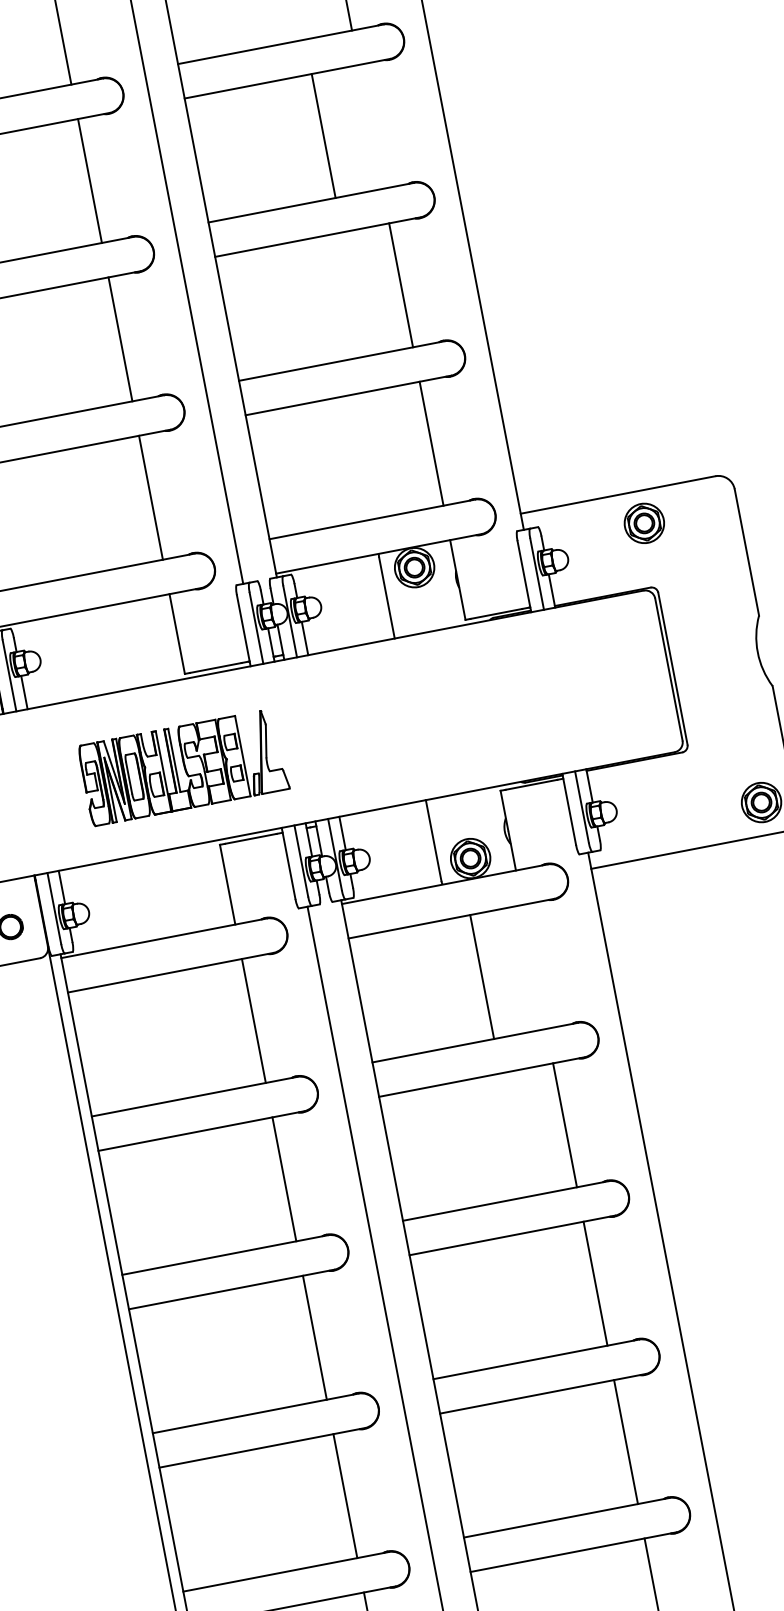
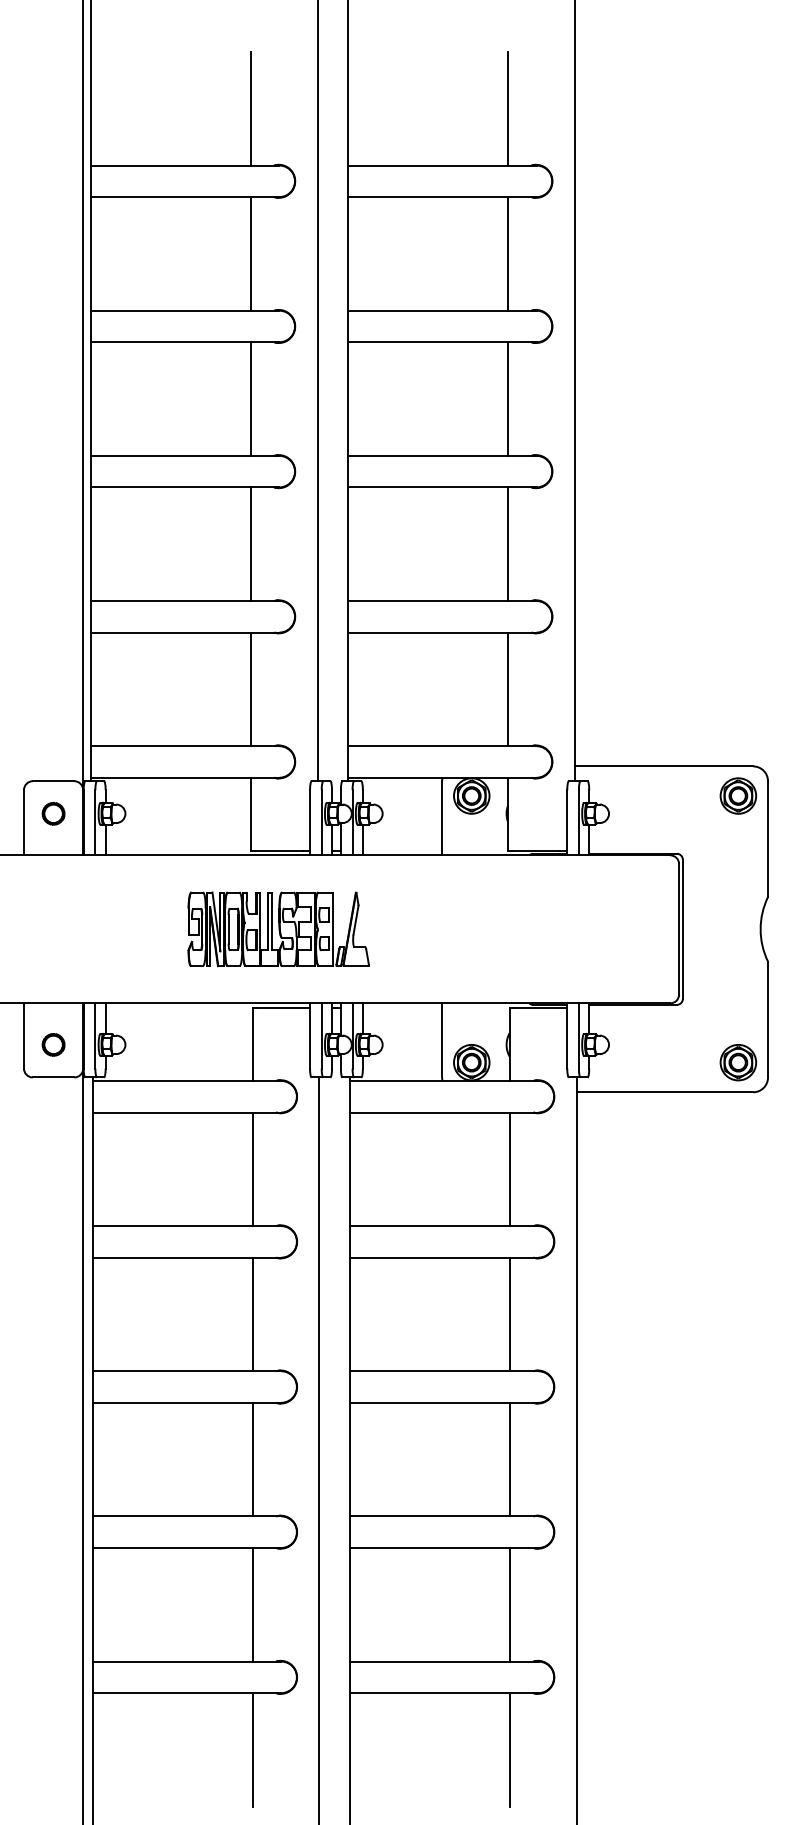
line: (323, 135) -> (507, 398), moved
part: (644, 522) -> (738, 795), moved
part: (183, 767) -> (278, 929), moved
line: (481, 977) -> (509, 1169), moved

